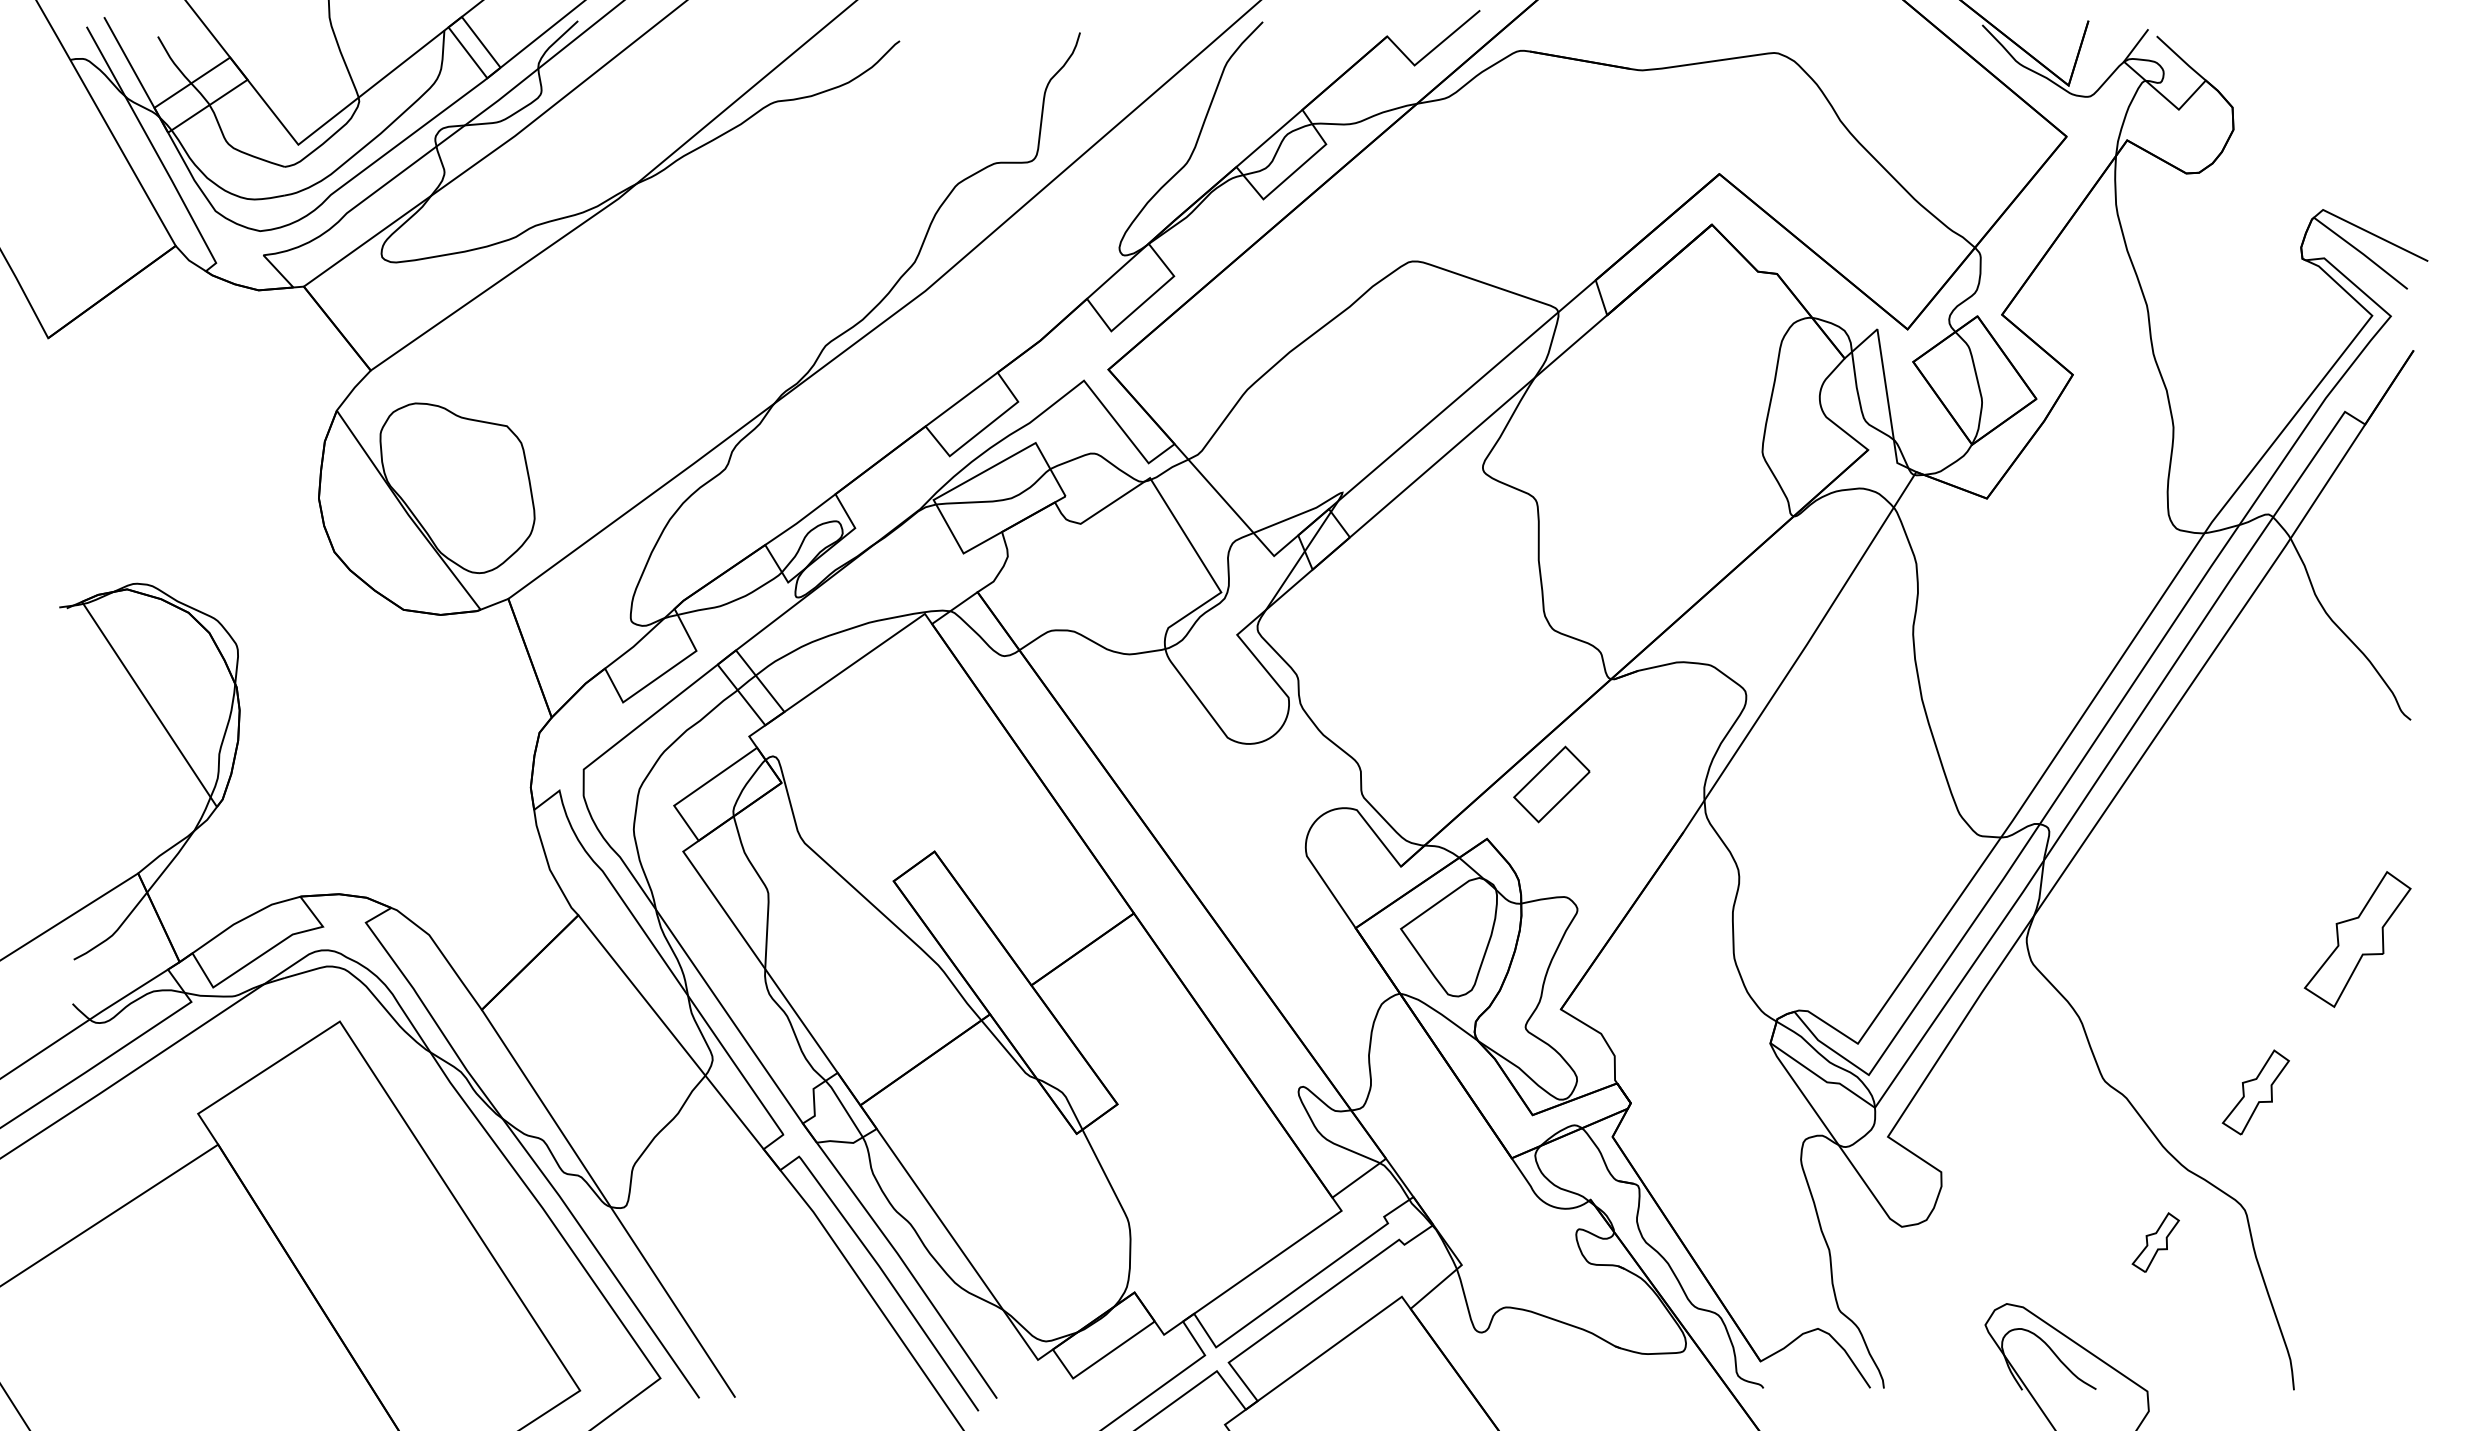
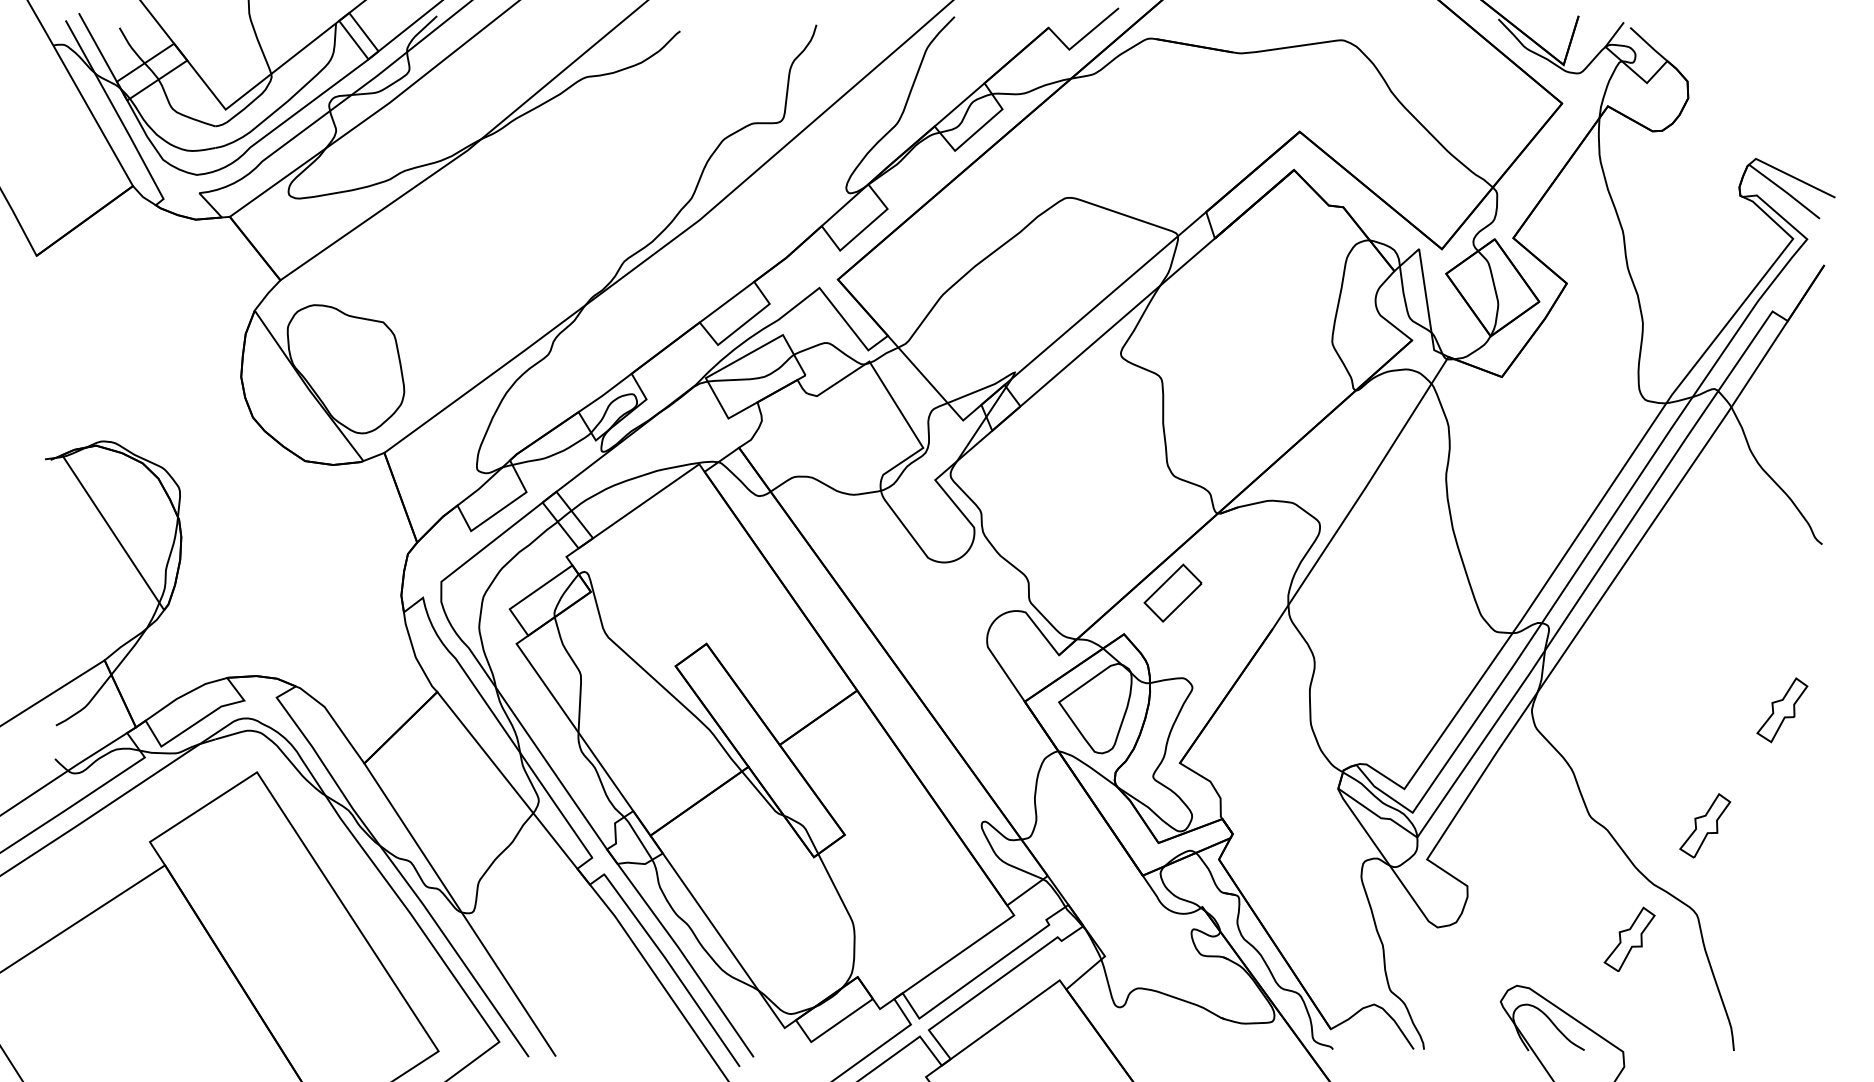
part: (2358, 939) -> (1782, 710), size x0.62
part: (2155, 1242) -> (1629, 939), size x1.43

